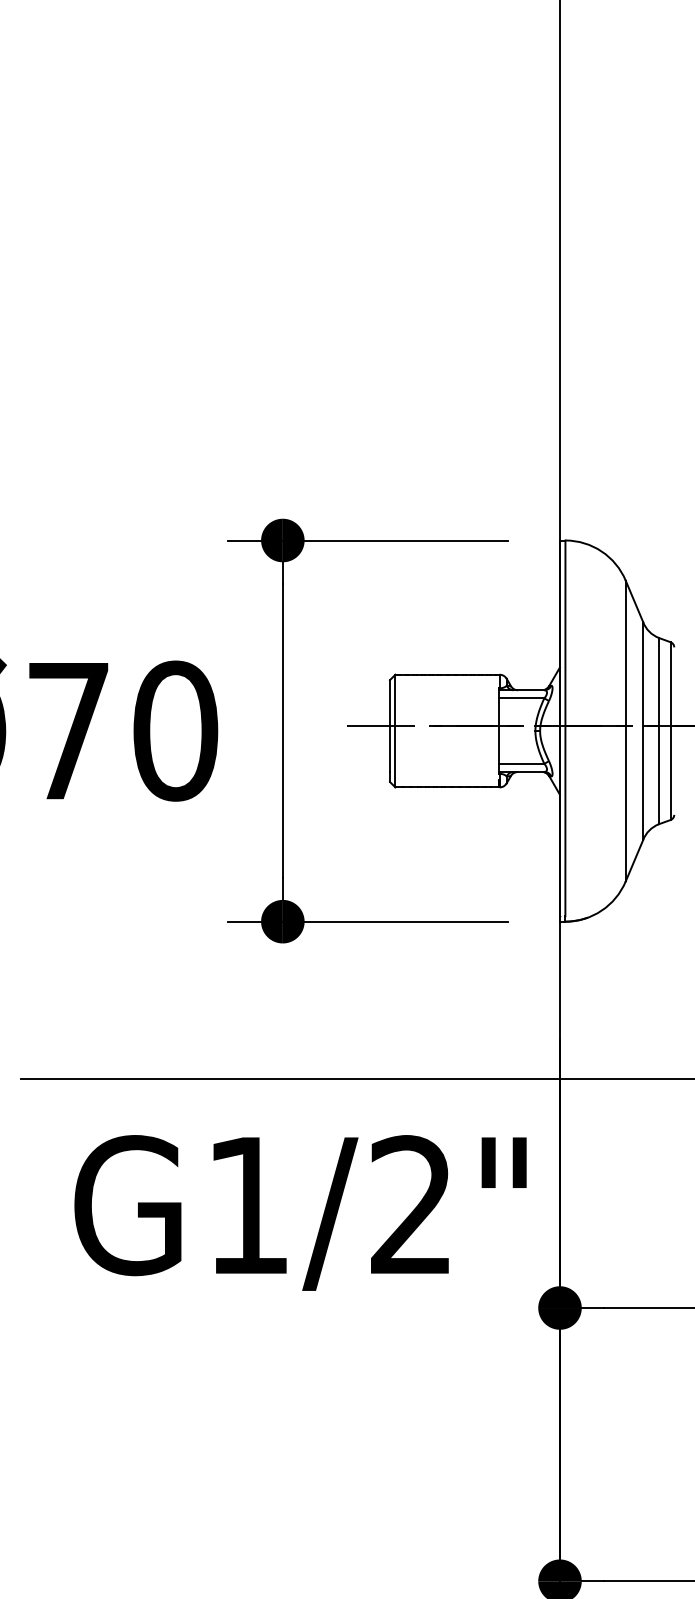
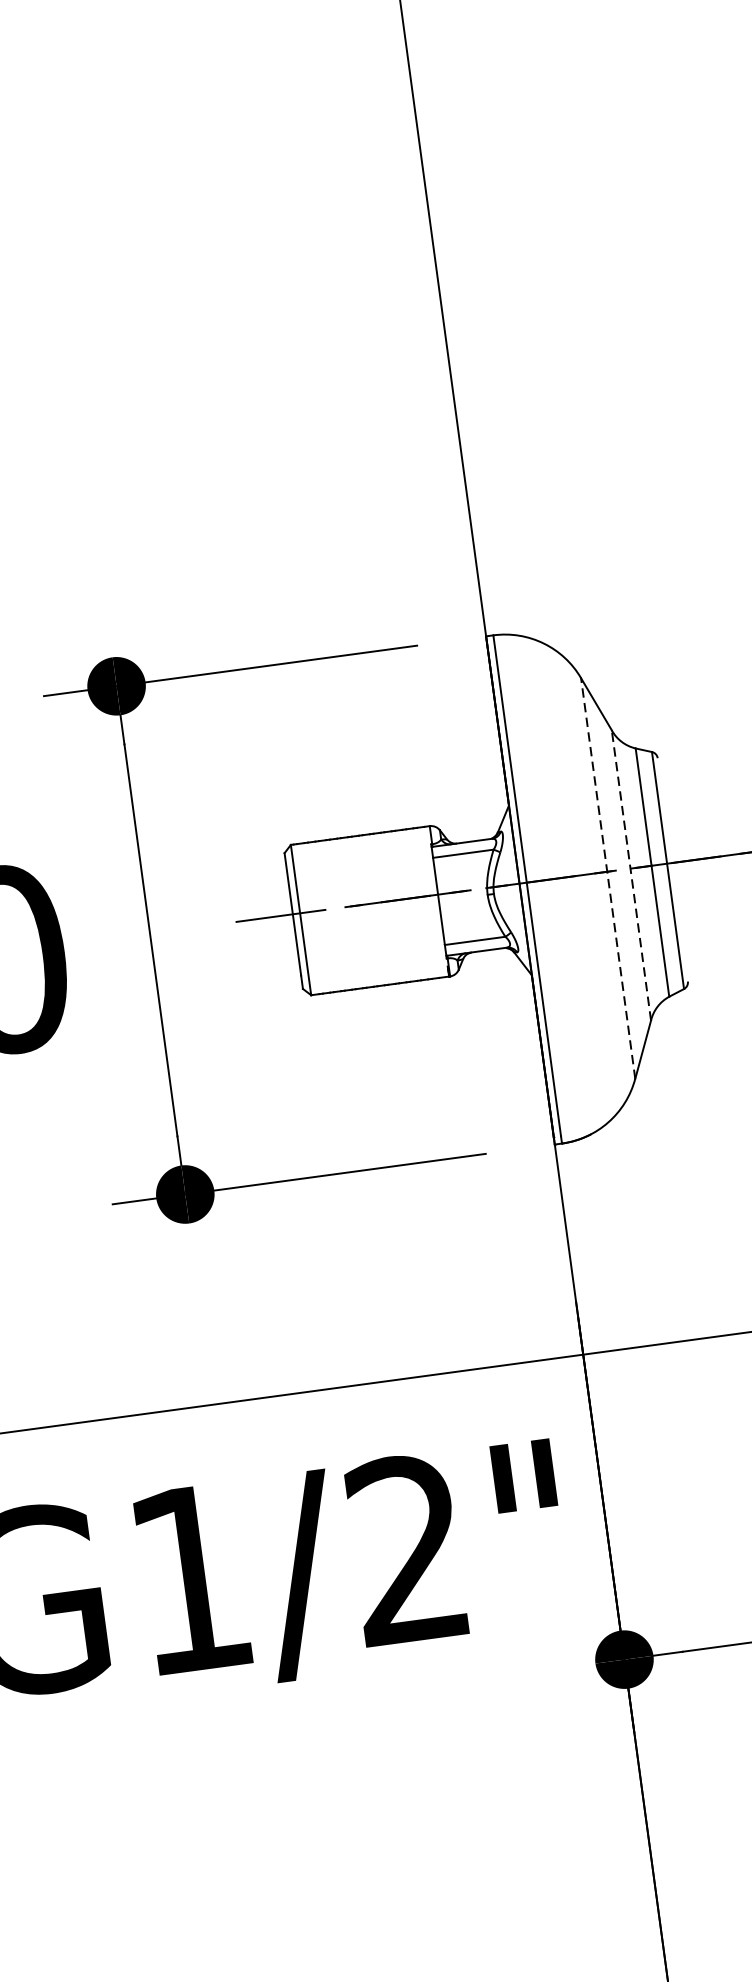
line: (625, 730) -> (607, 877), solid -> dashed
line: (643, 731) -> (631, 875), solid -> dashed

